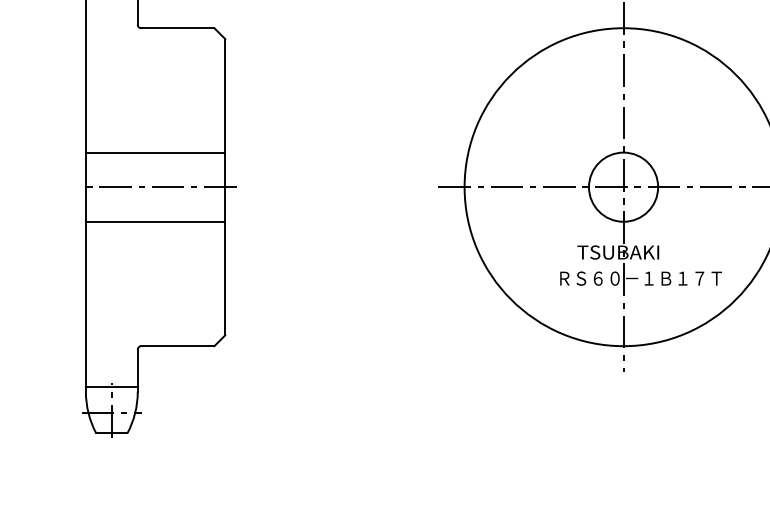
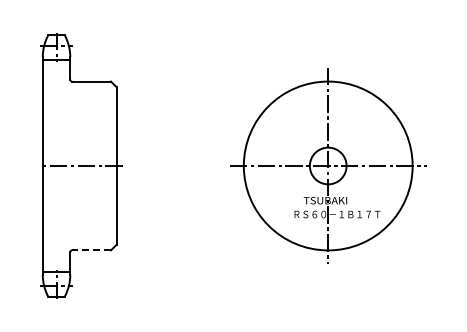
line: (155, 152) -> (79, 147), removed
line: (155, 222) -> (79, 184), removed
line: (177, 346) -> (91, 250), solid -> dashed

